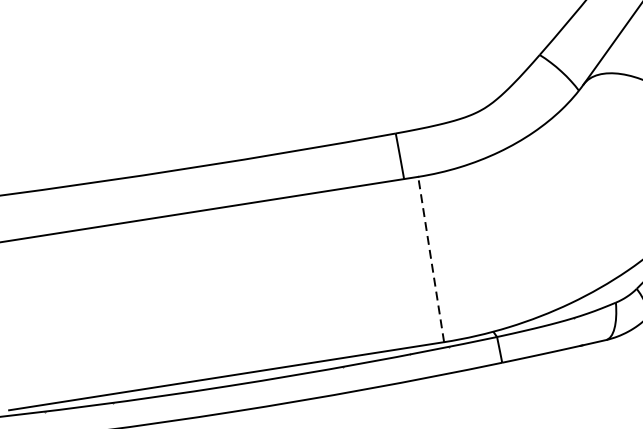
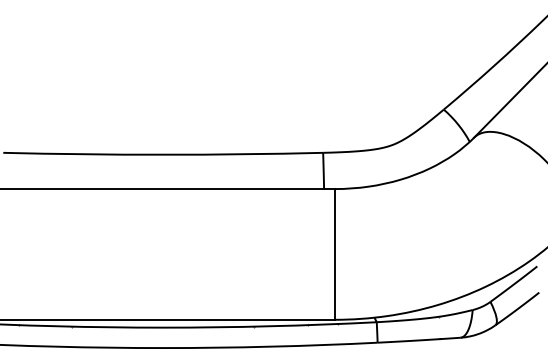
line: (431, 258) -> (335, 253), dashed -> solid

